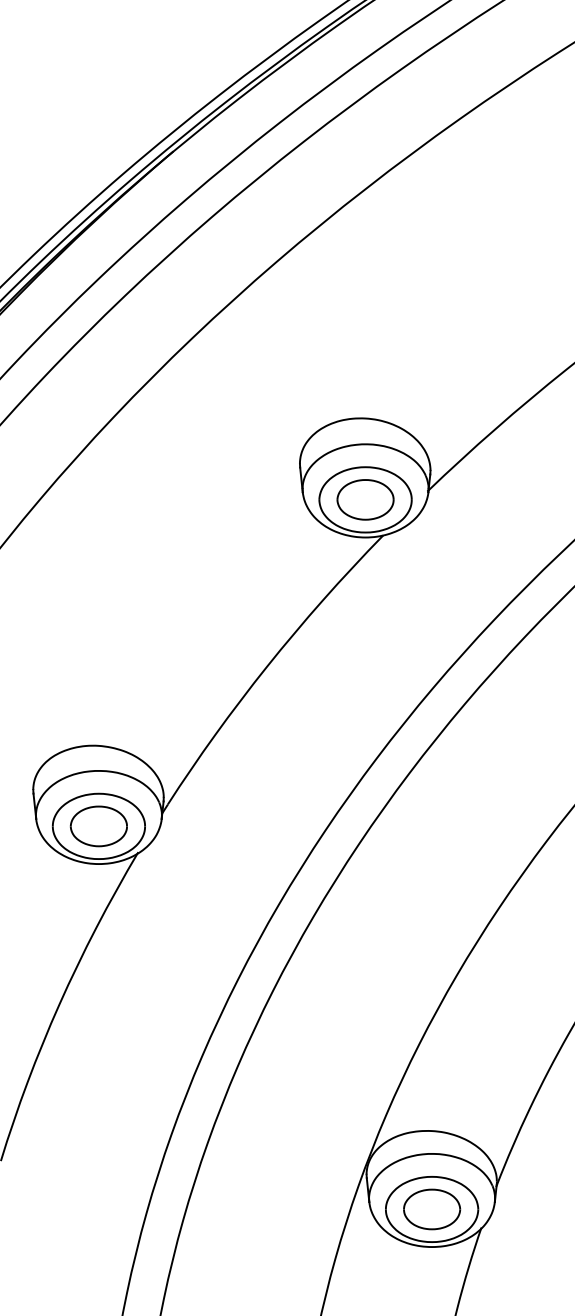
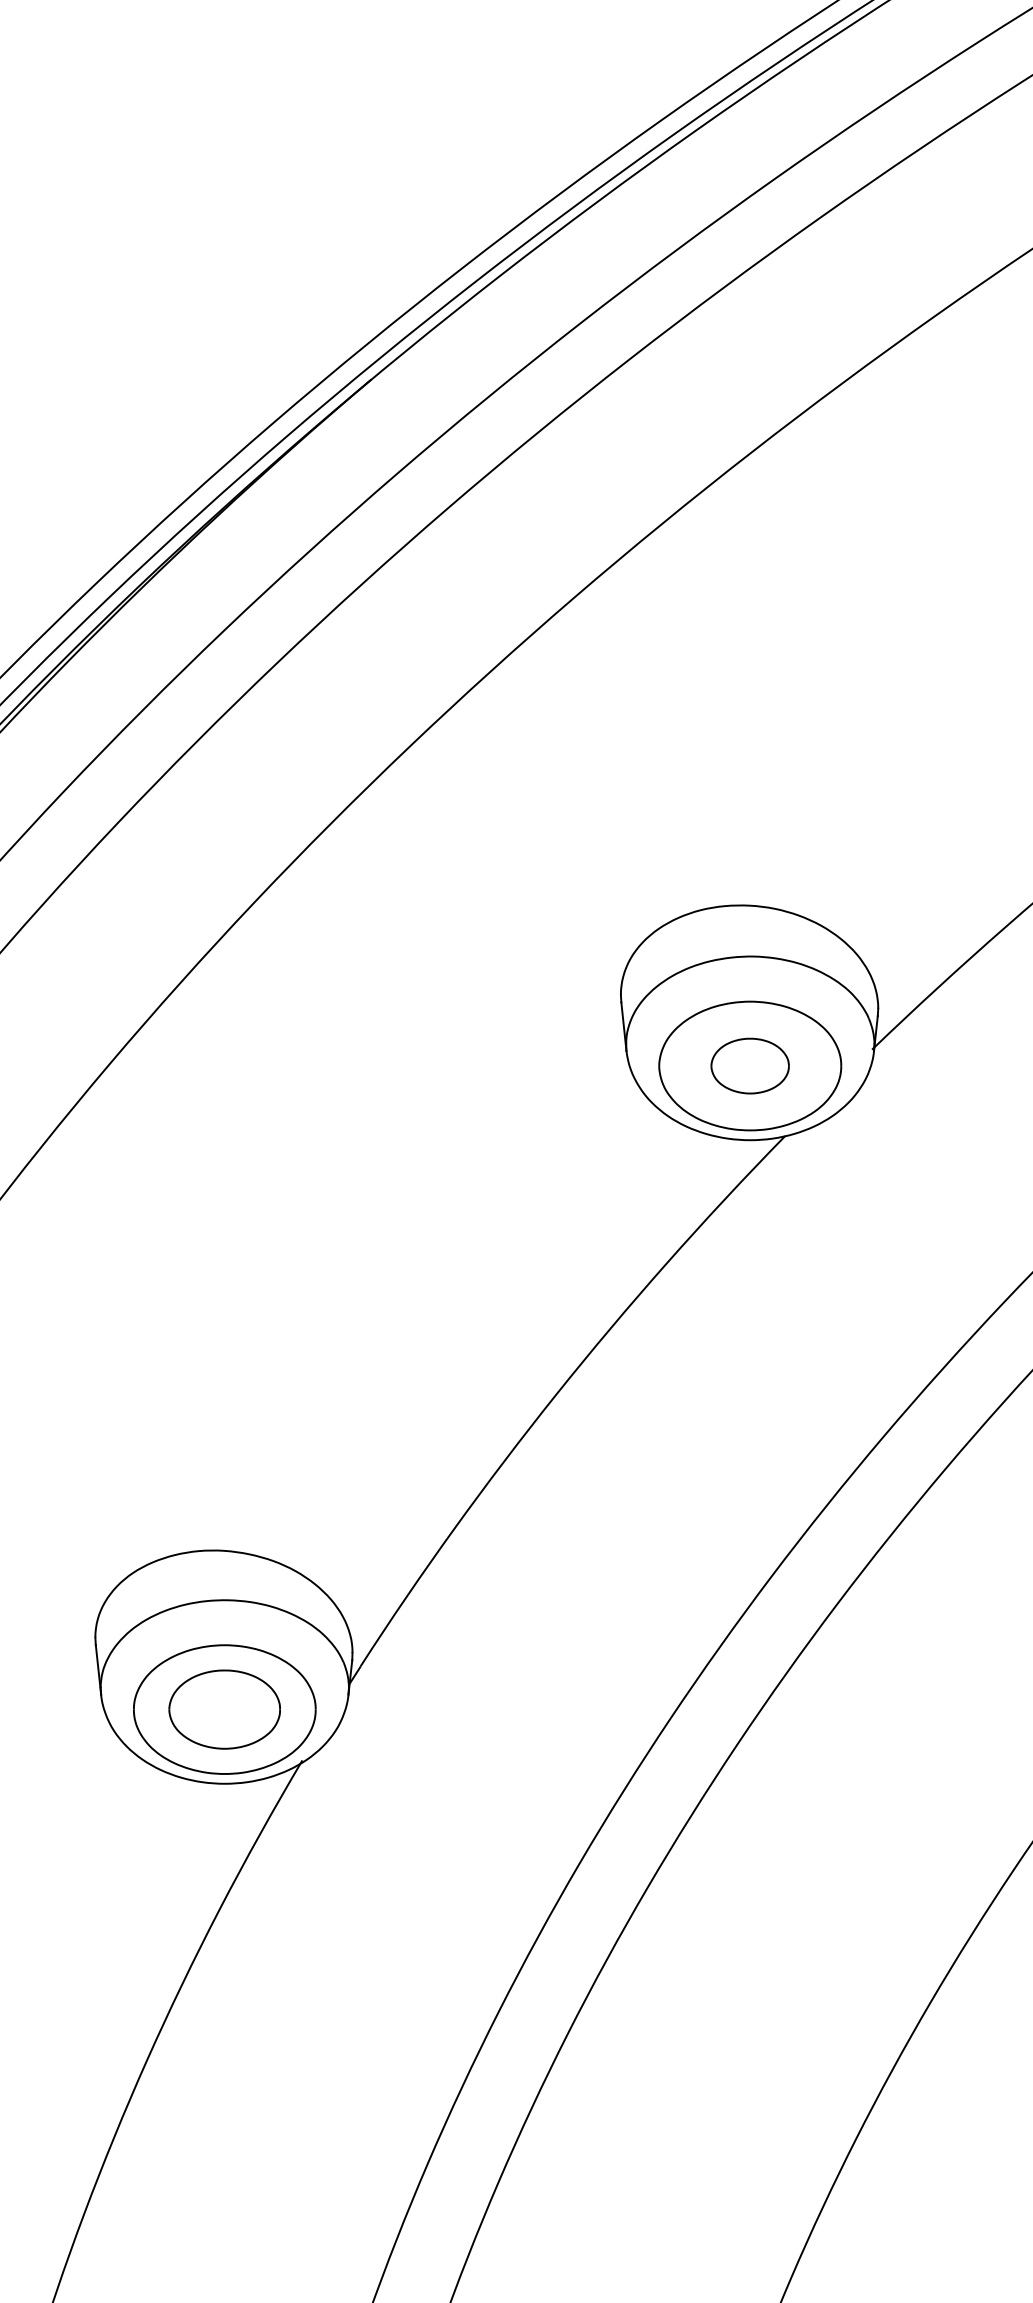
part: (365, 499) -> (750, 1065), size x0.7

